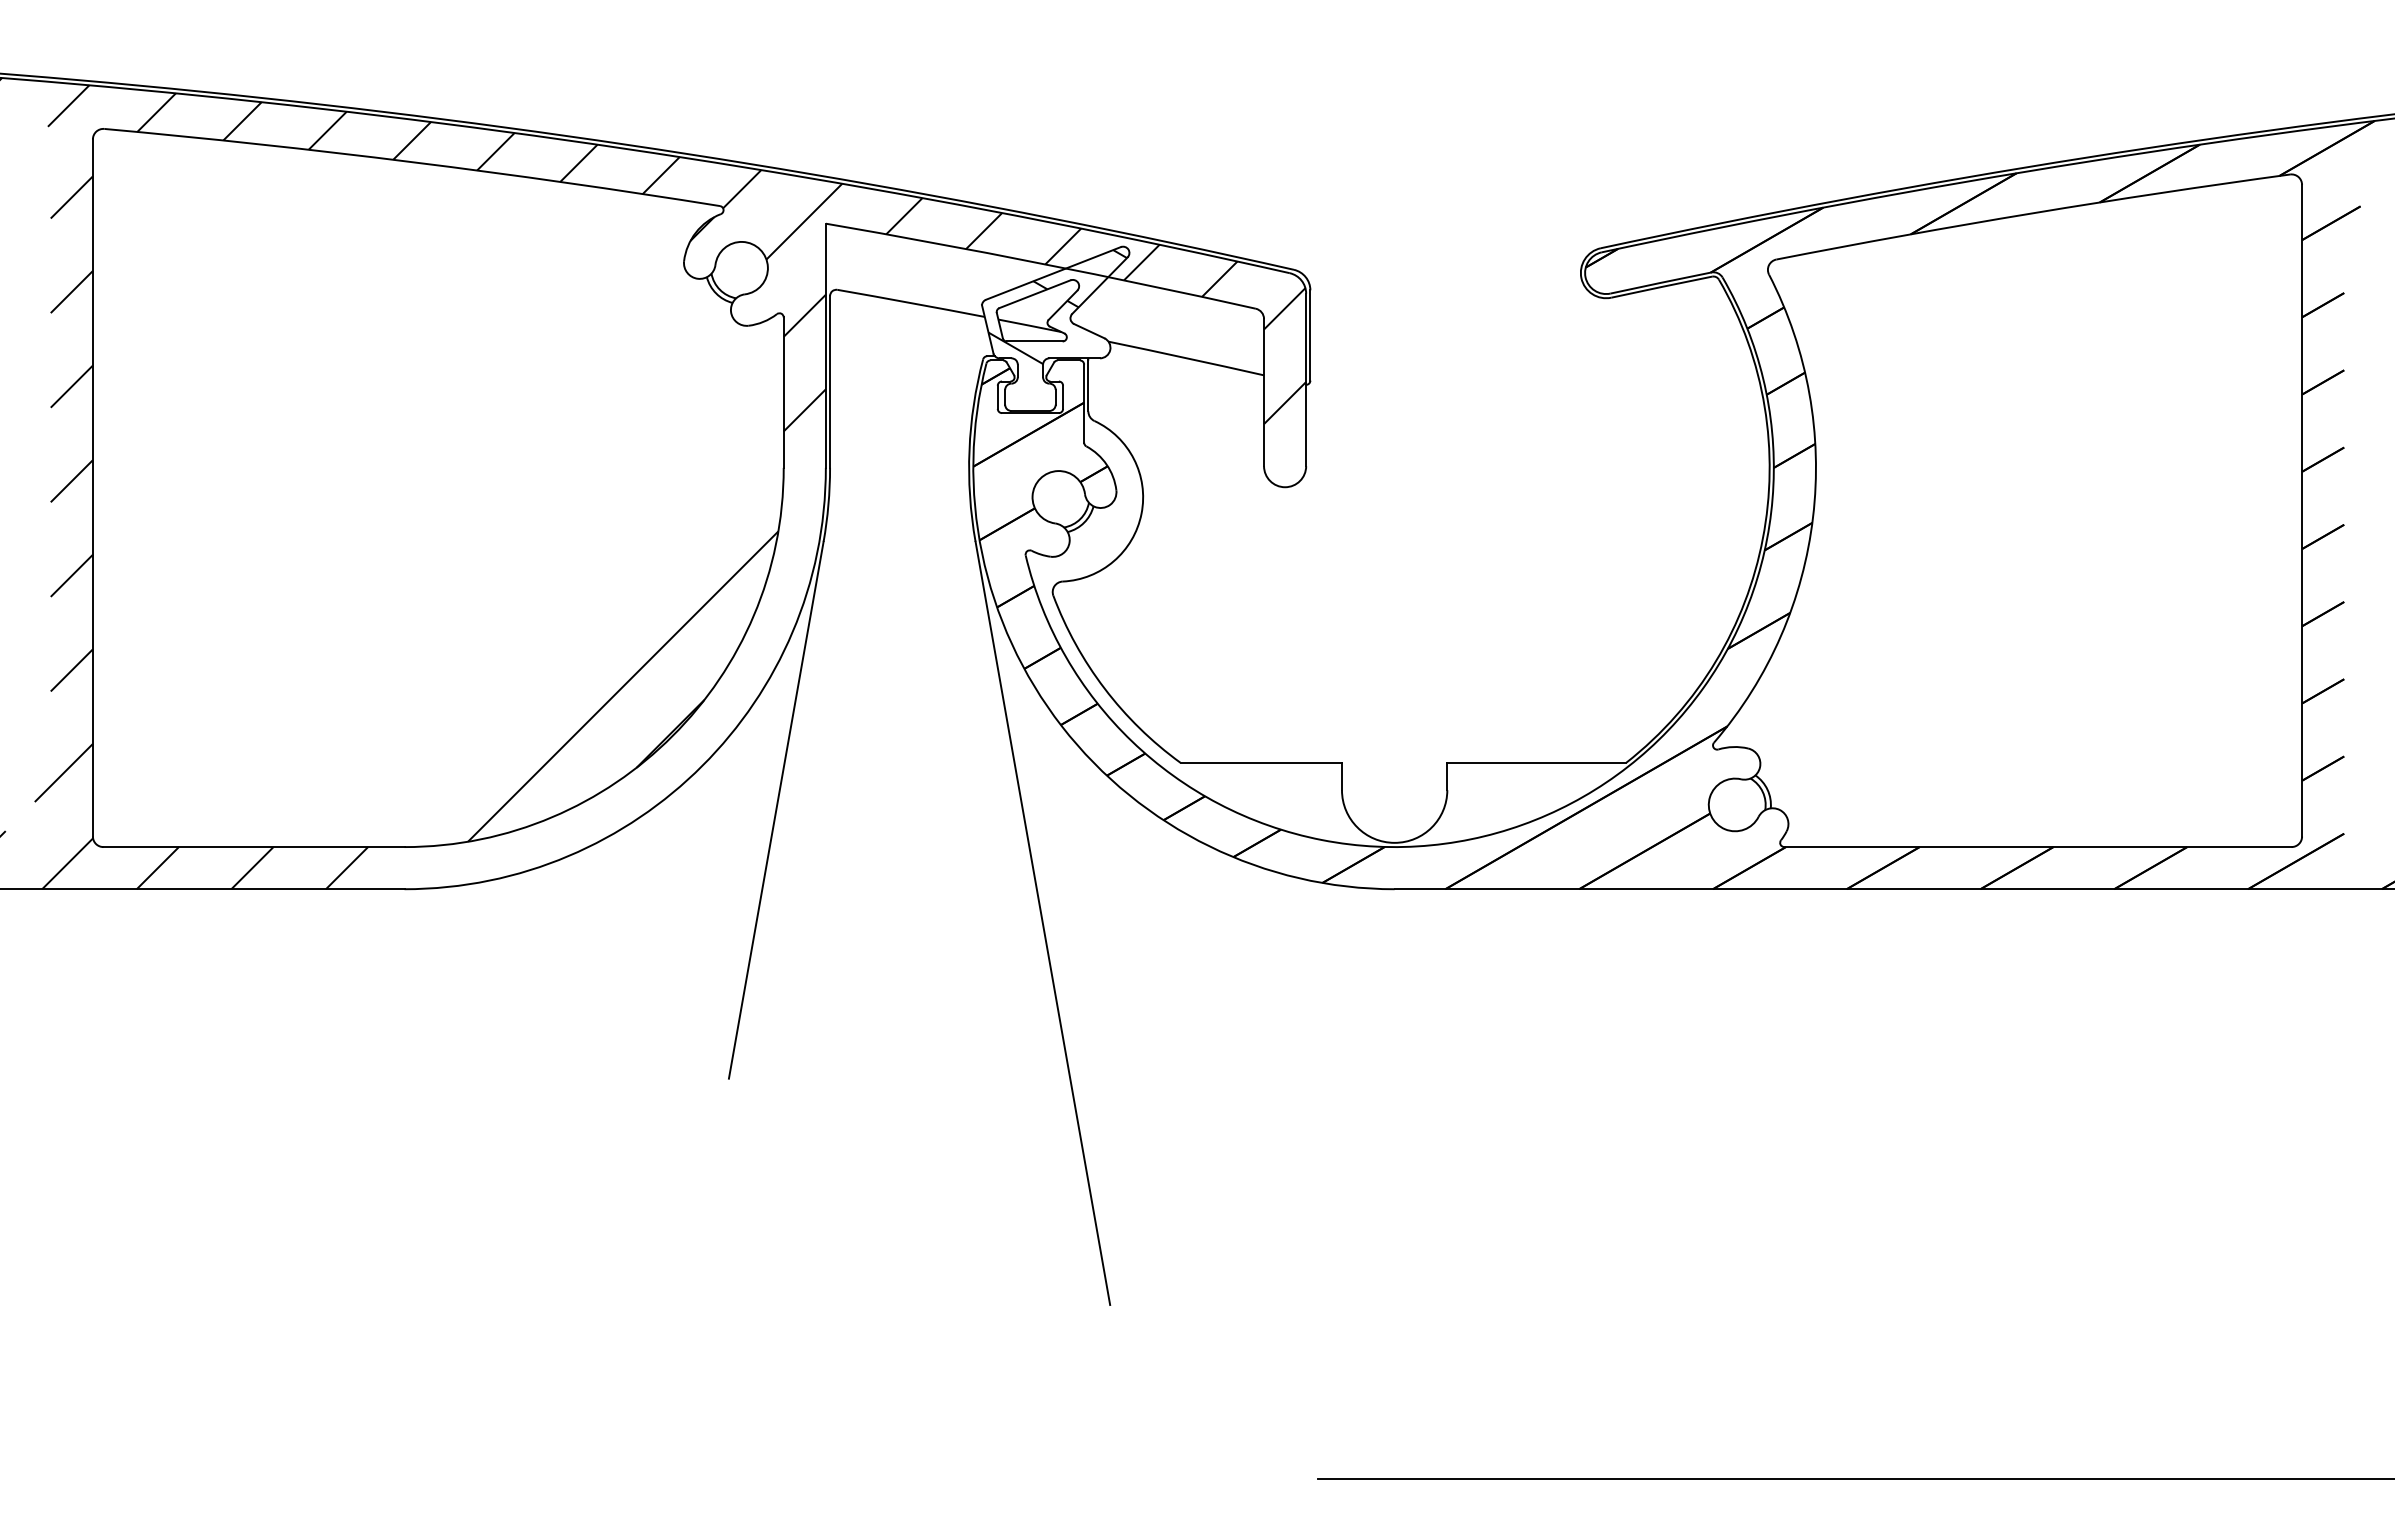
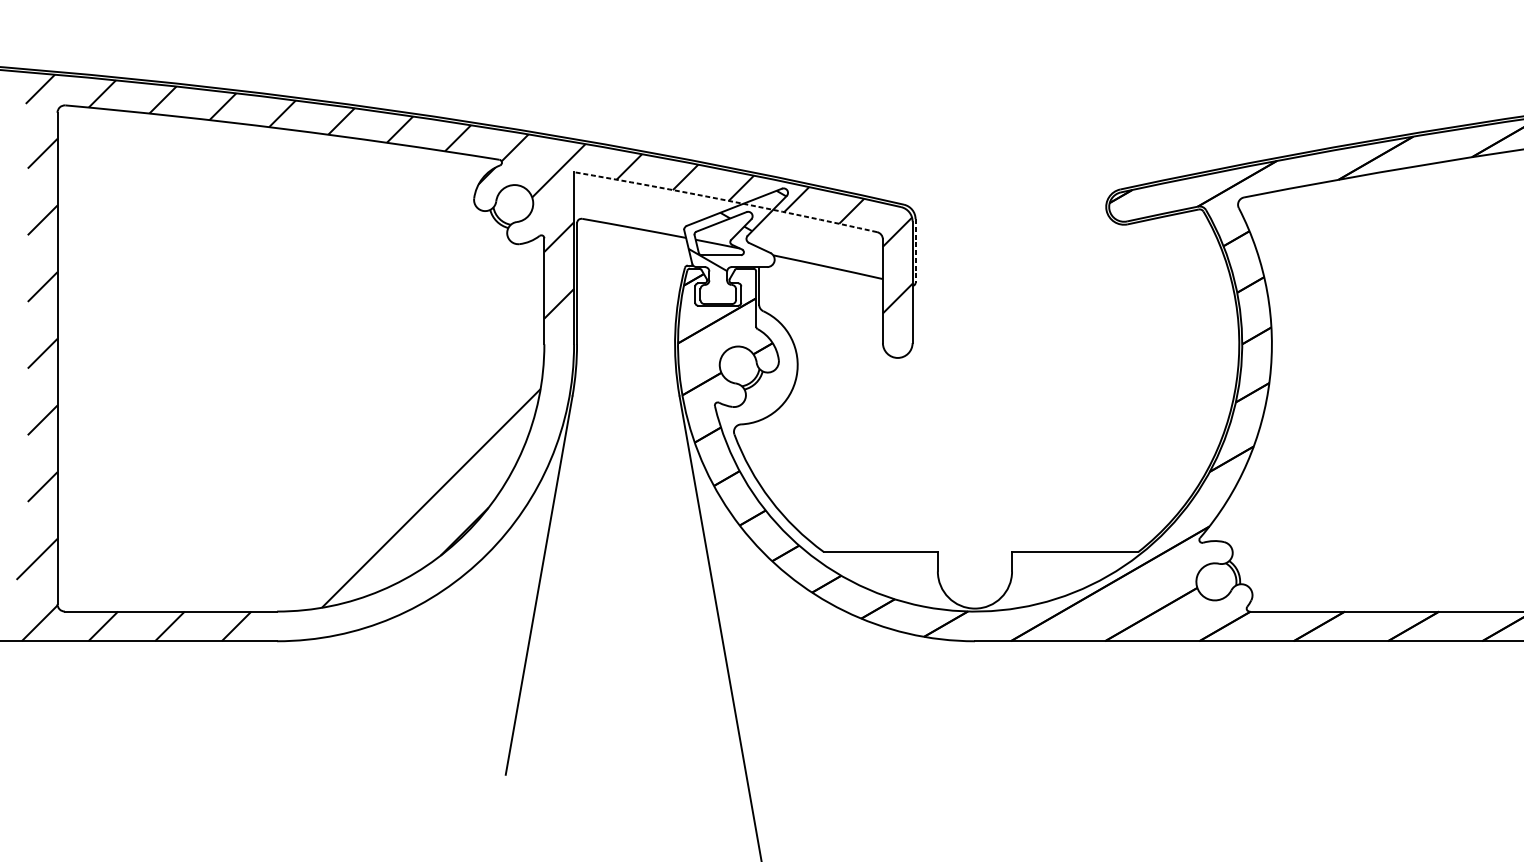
arc: (1041, 263) -> (726, 200), solid -> dashed
line: (1310, 336) -> (915, 251), solid -> dashed

